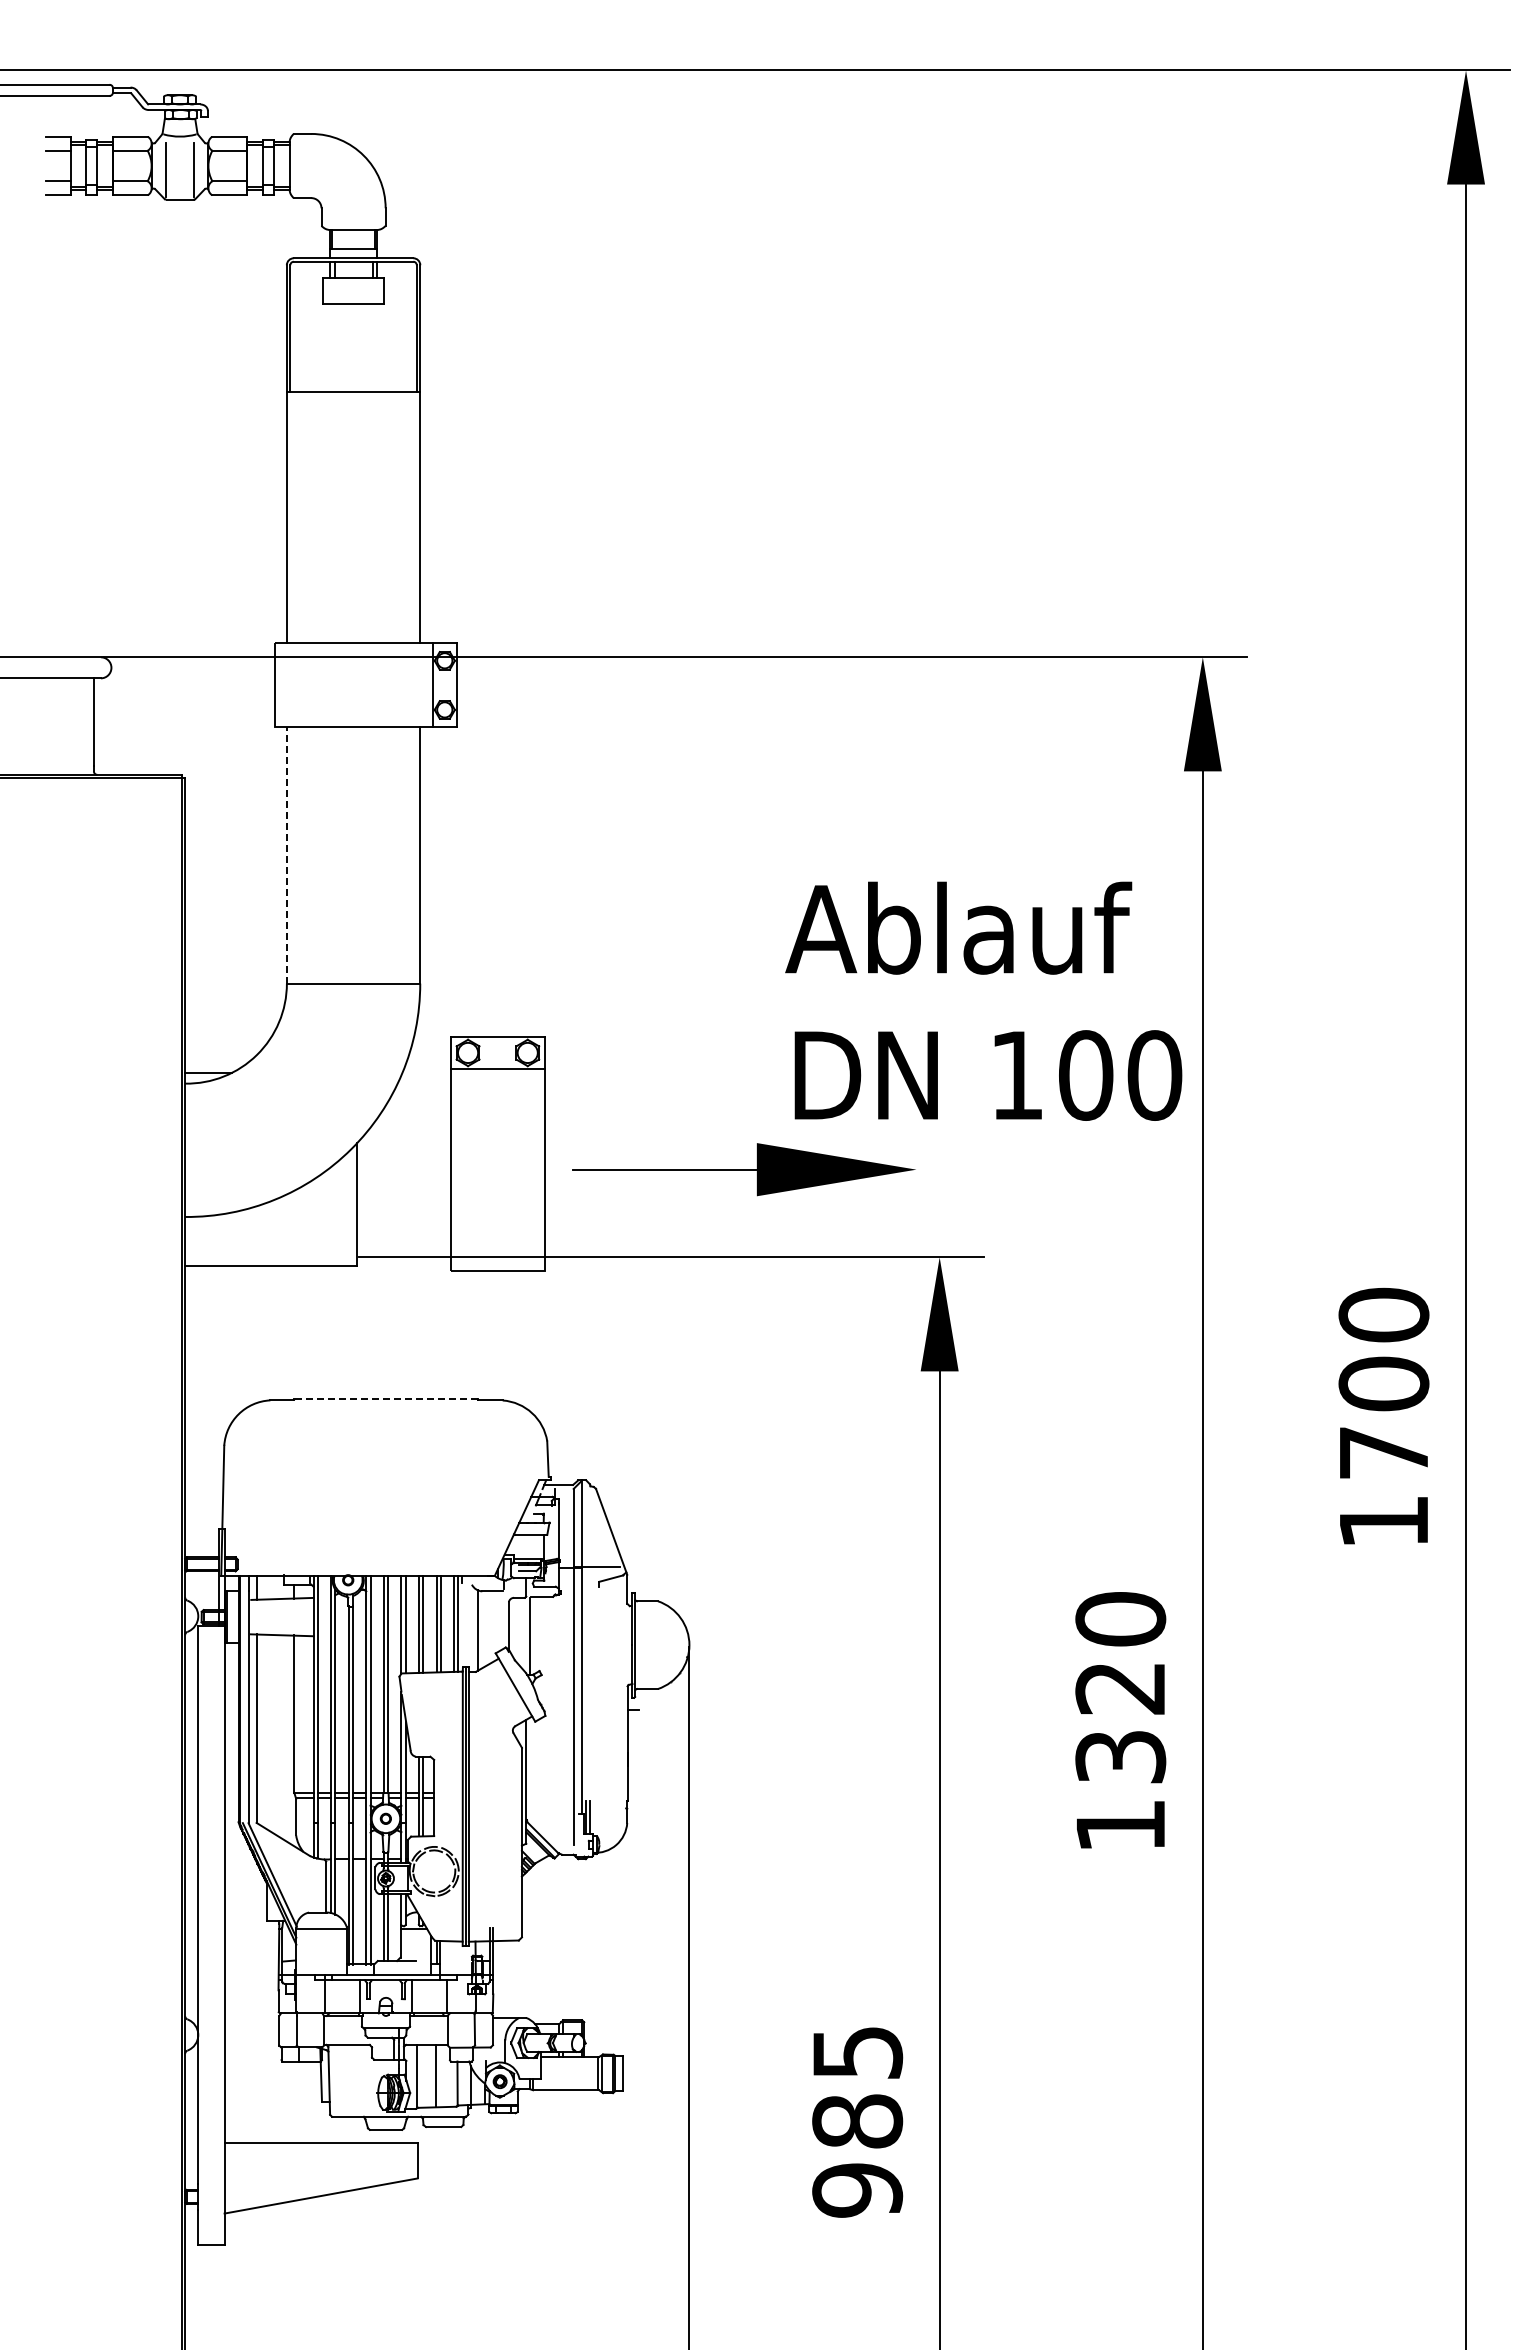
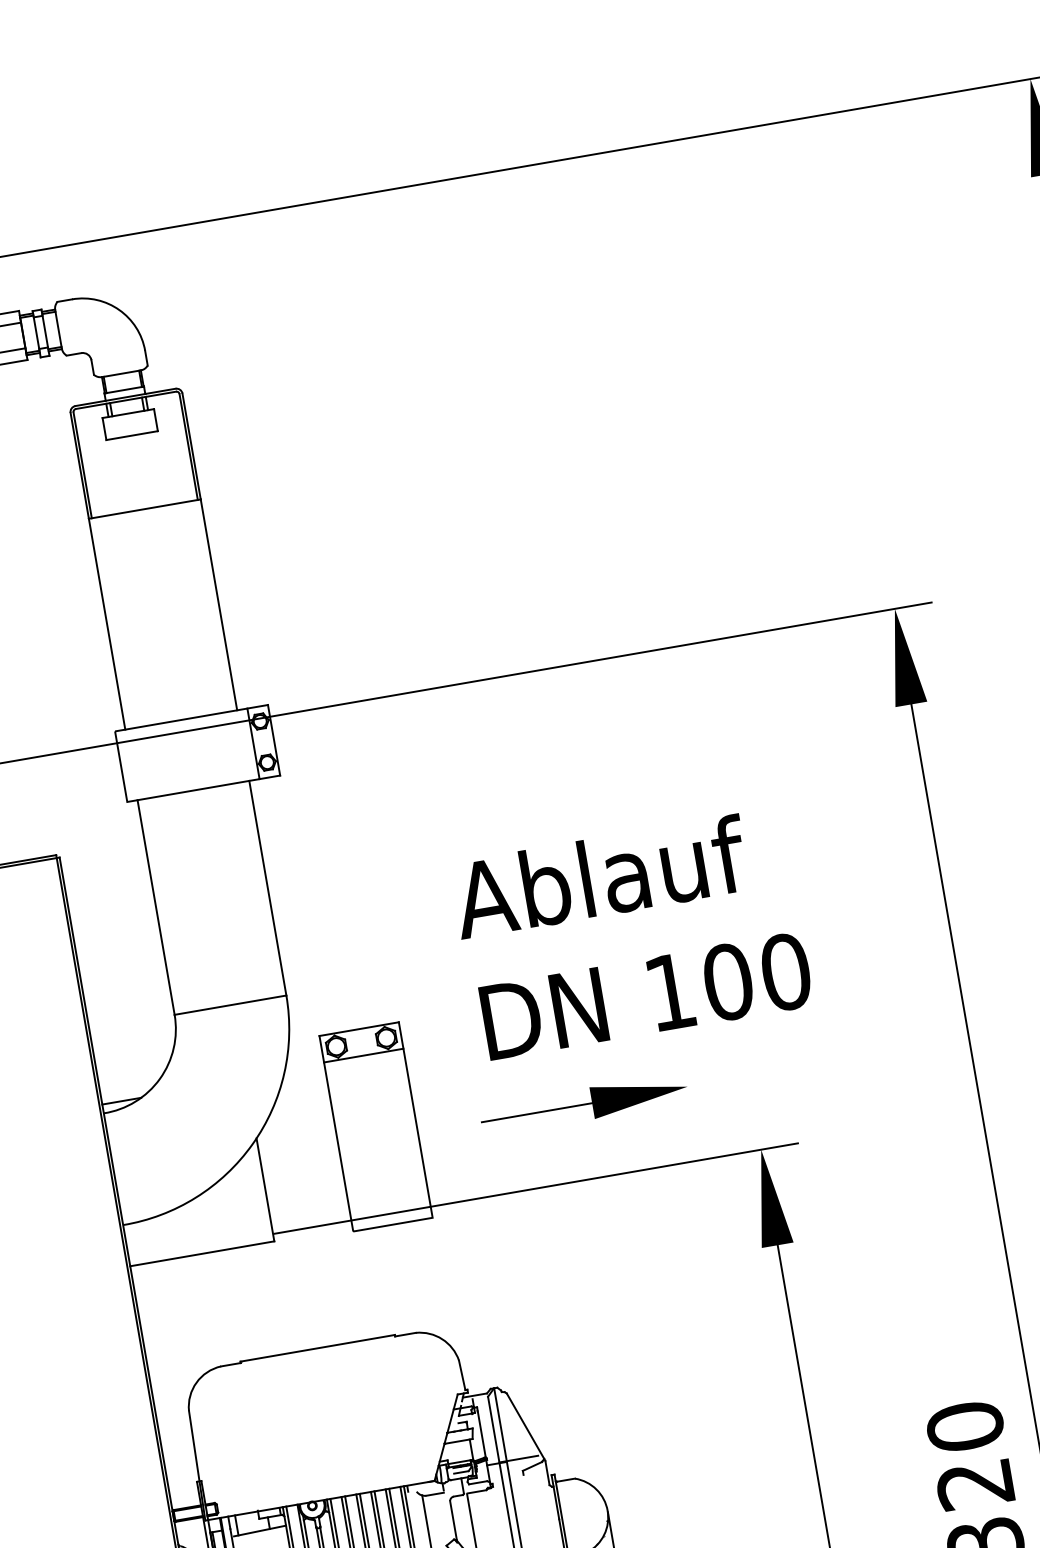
line: (286, 855) -> (155, 907), dashed -> solid
text: (983, 1000) -> (631, 934), moved
part: (743, 1169) -> (584, 1104), size x0.71
line: (385, 1398) -> (317, 1348), dashed -> solid

